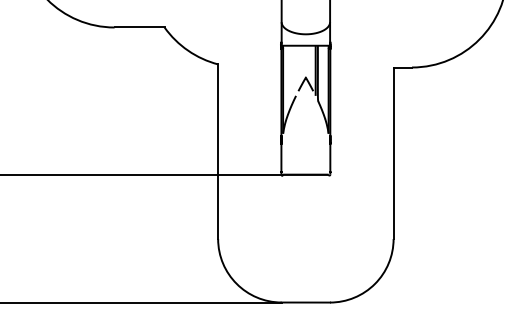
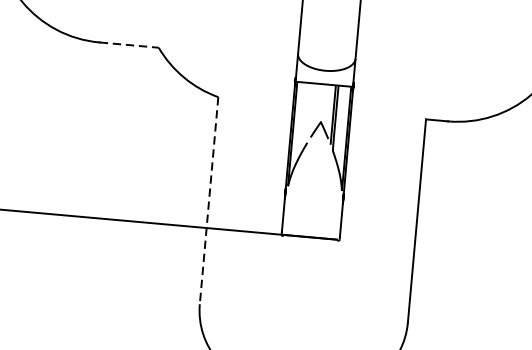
line: (139, 27) -> (128, 45), solid -> dashed
line: (218, 152) -> (209, 201), solid -> dashed

